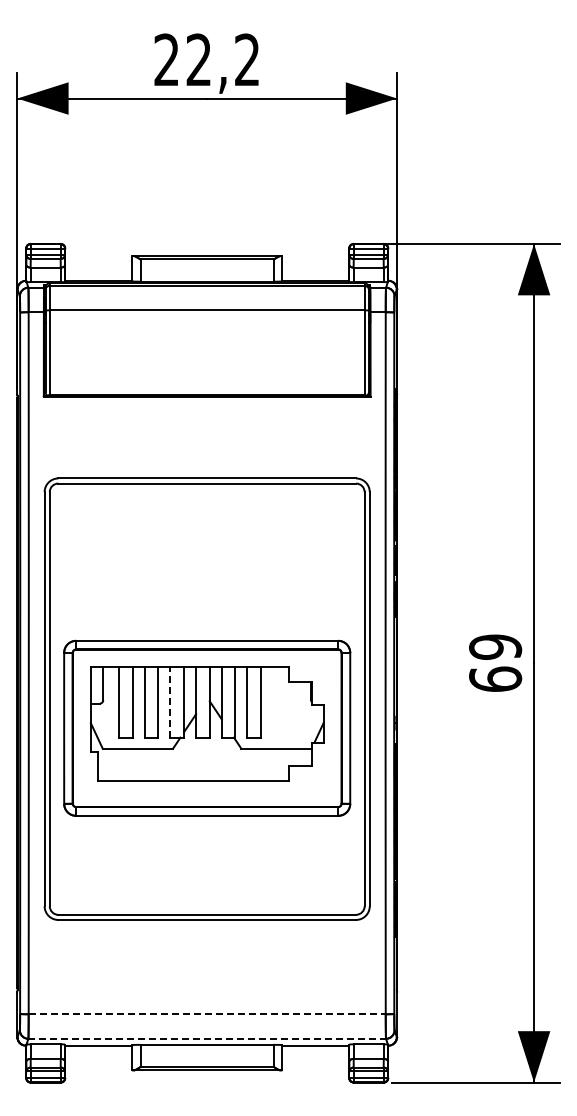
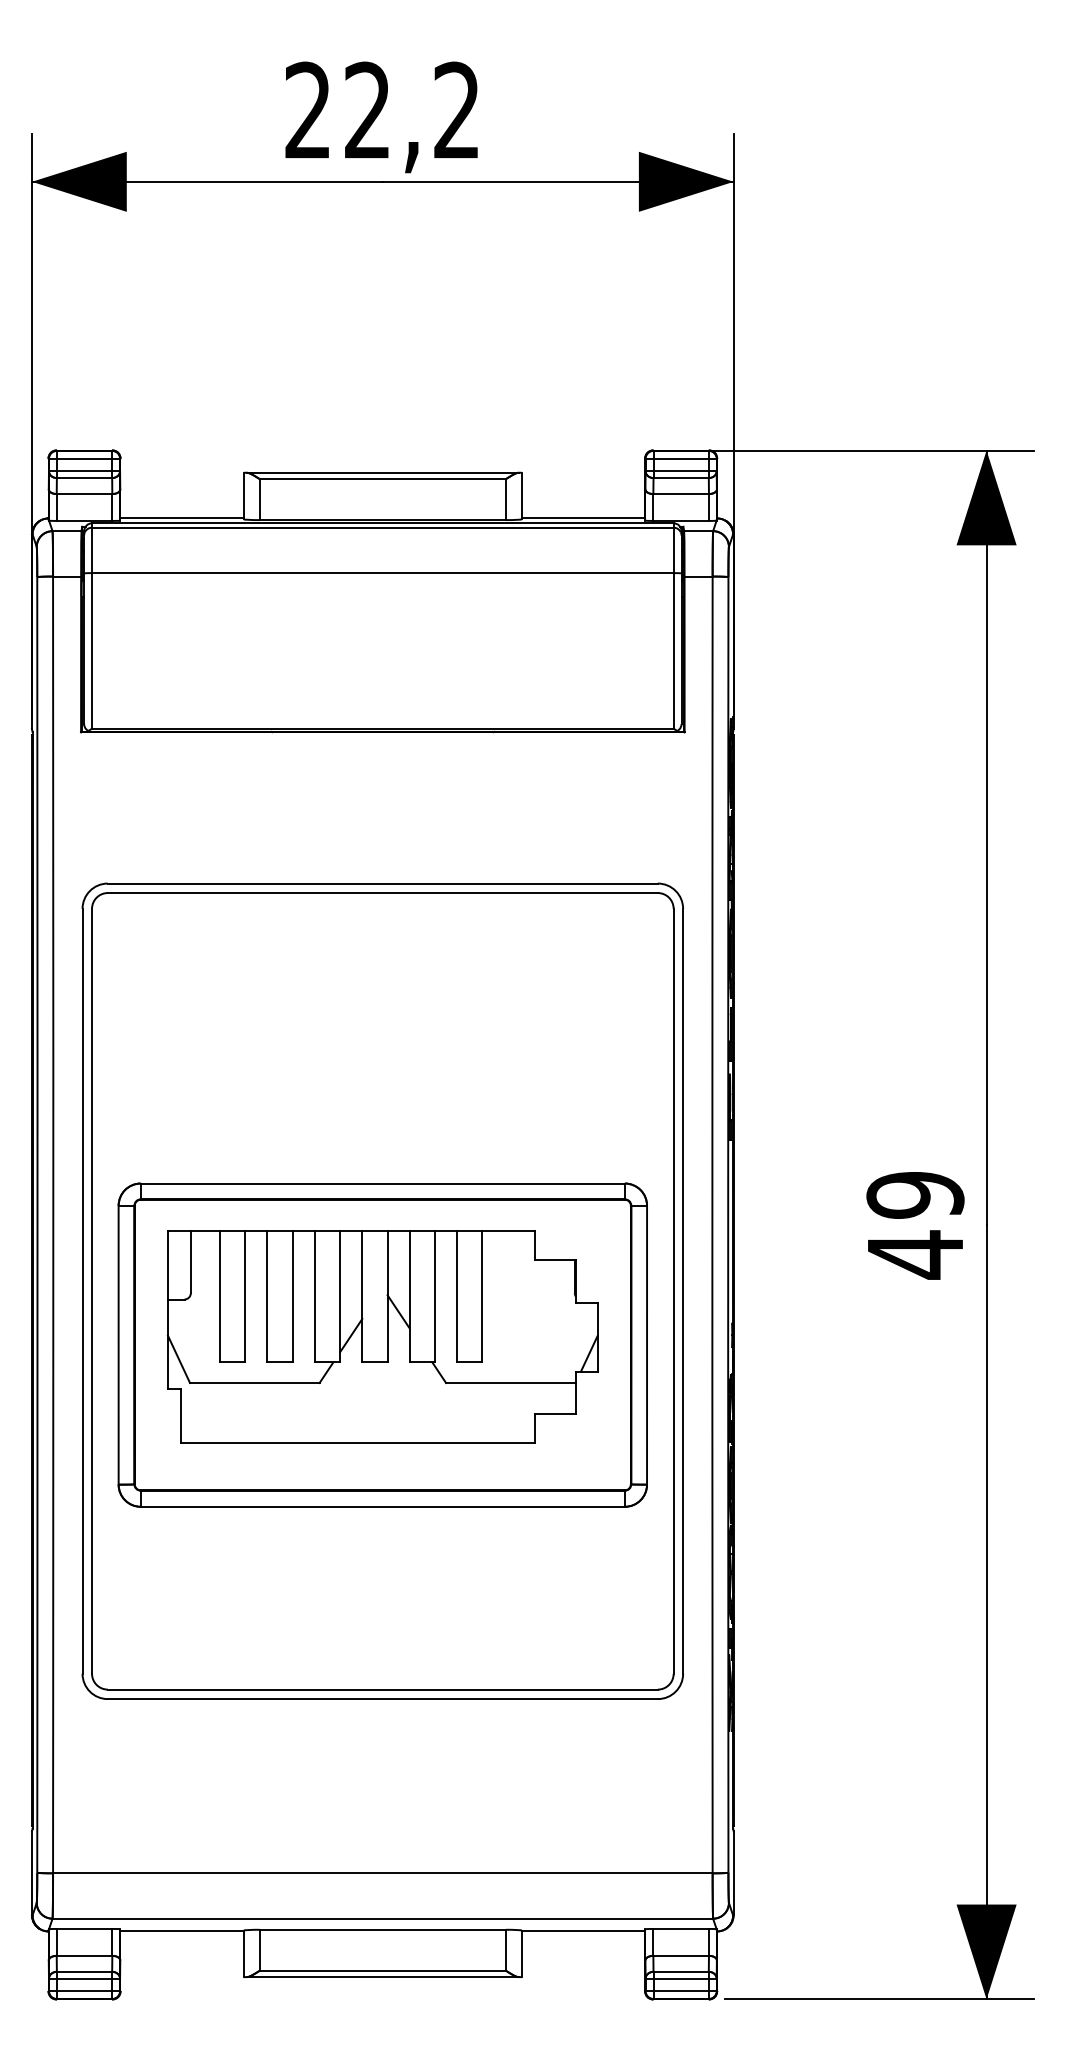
text: (495, 679) -> (915, 1254), 69 -> 49
line: (170, 701) -> (315, 1295), dashed -> solid
line: (207, 1014) -> (383, 1873), dashed -> solid
line: (207, 1038) -> (383, 1918), dashed -> solid

